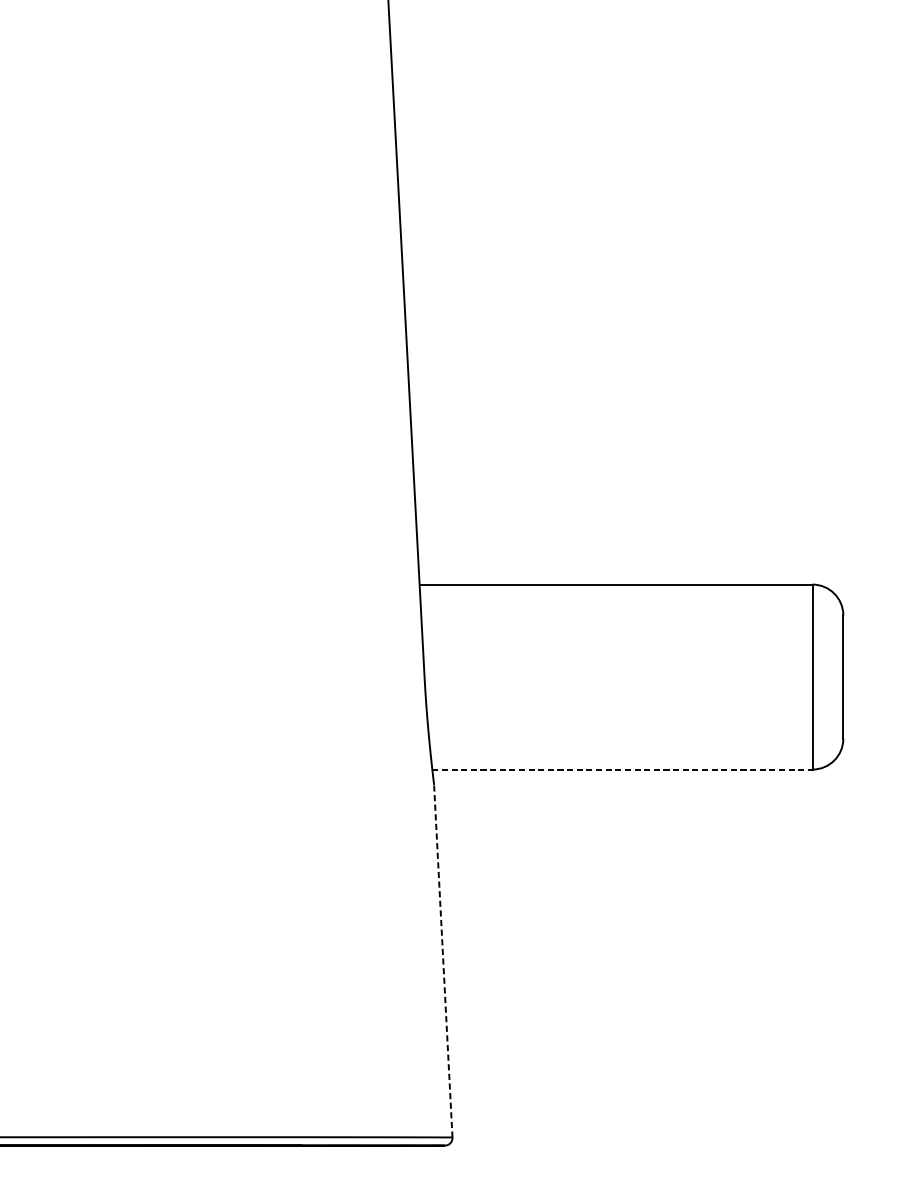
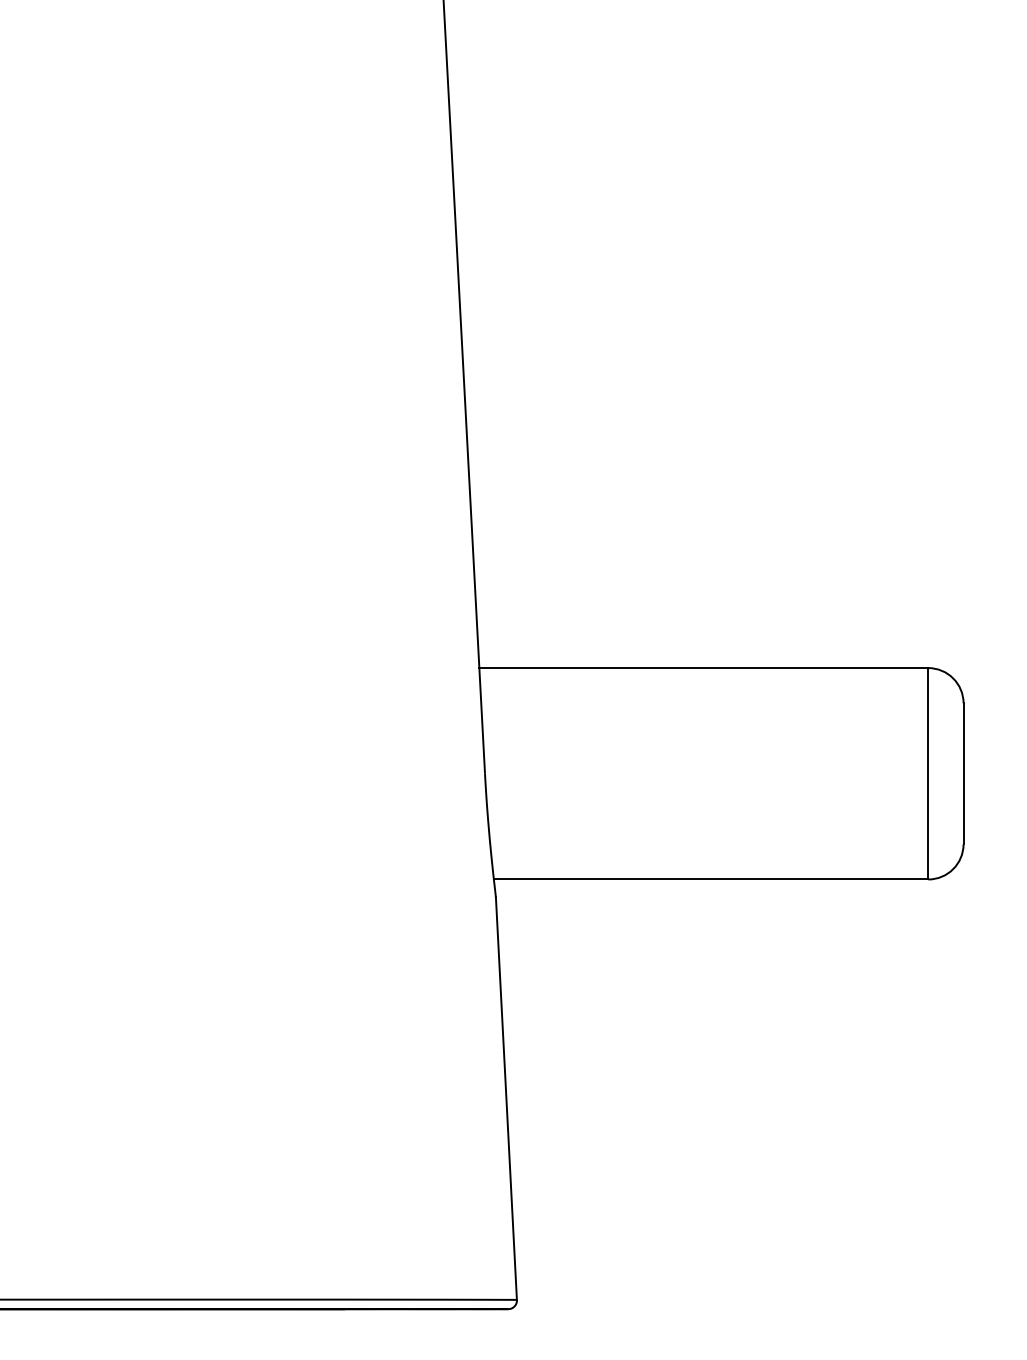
line: (622, 769) -> (711, 879), dashed -> solid
line: (443, 961) -> (506, 1098), dashed -> solid

